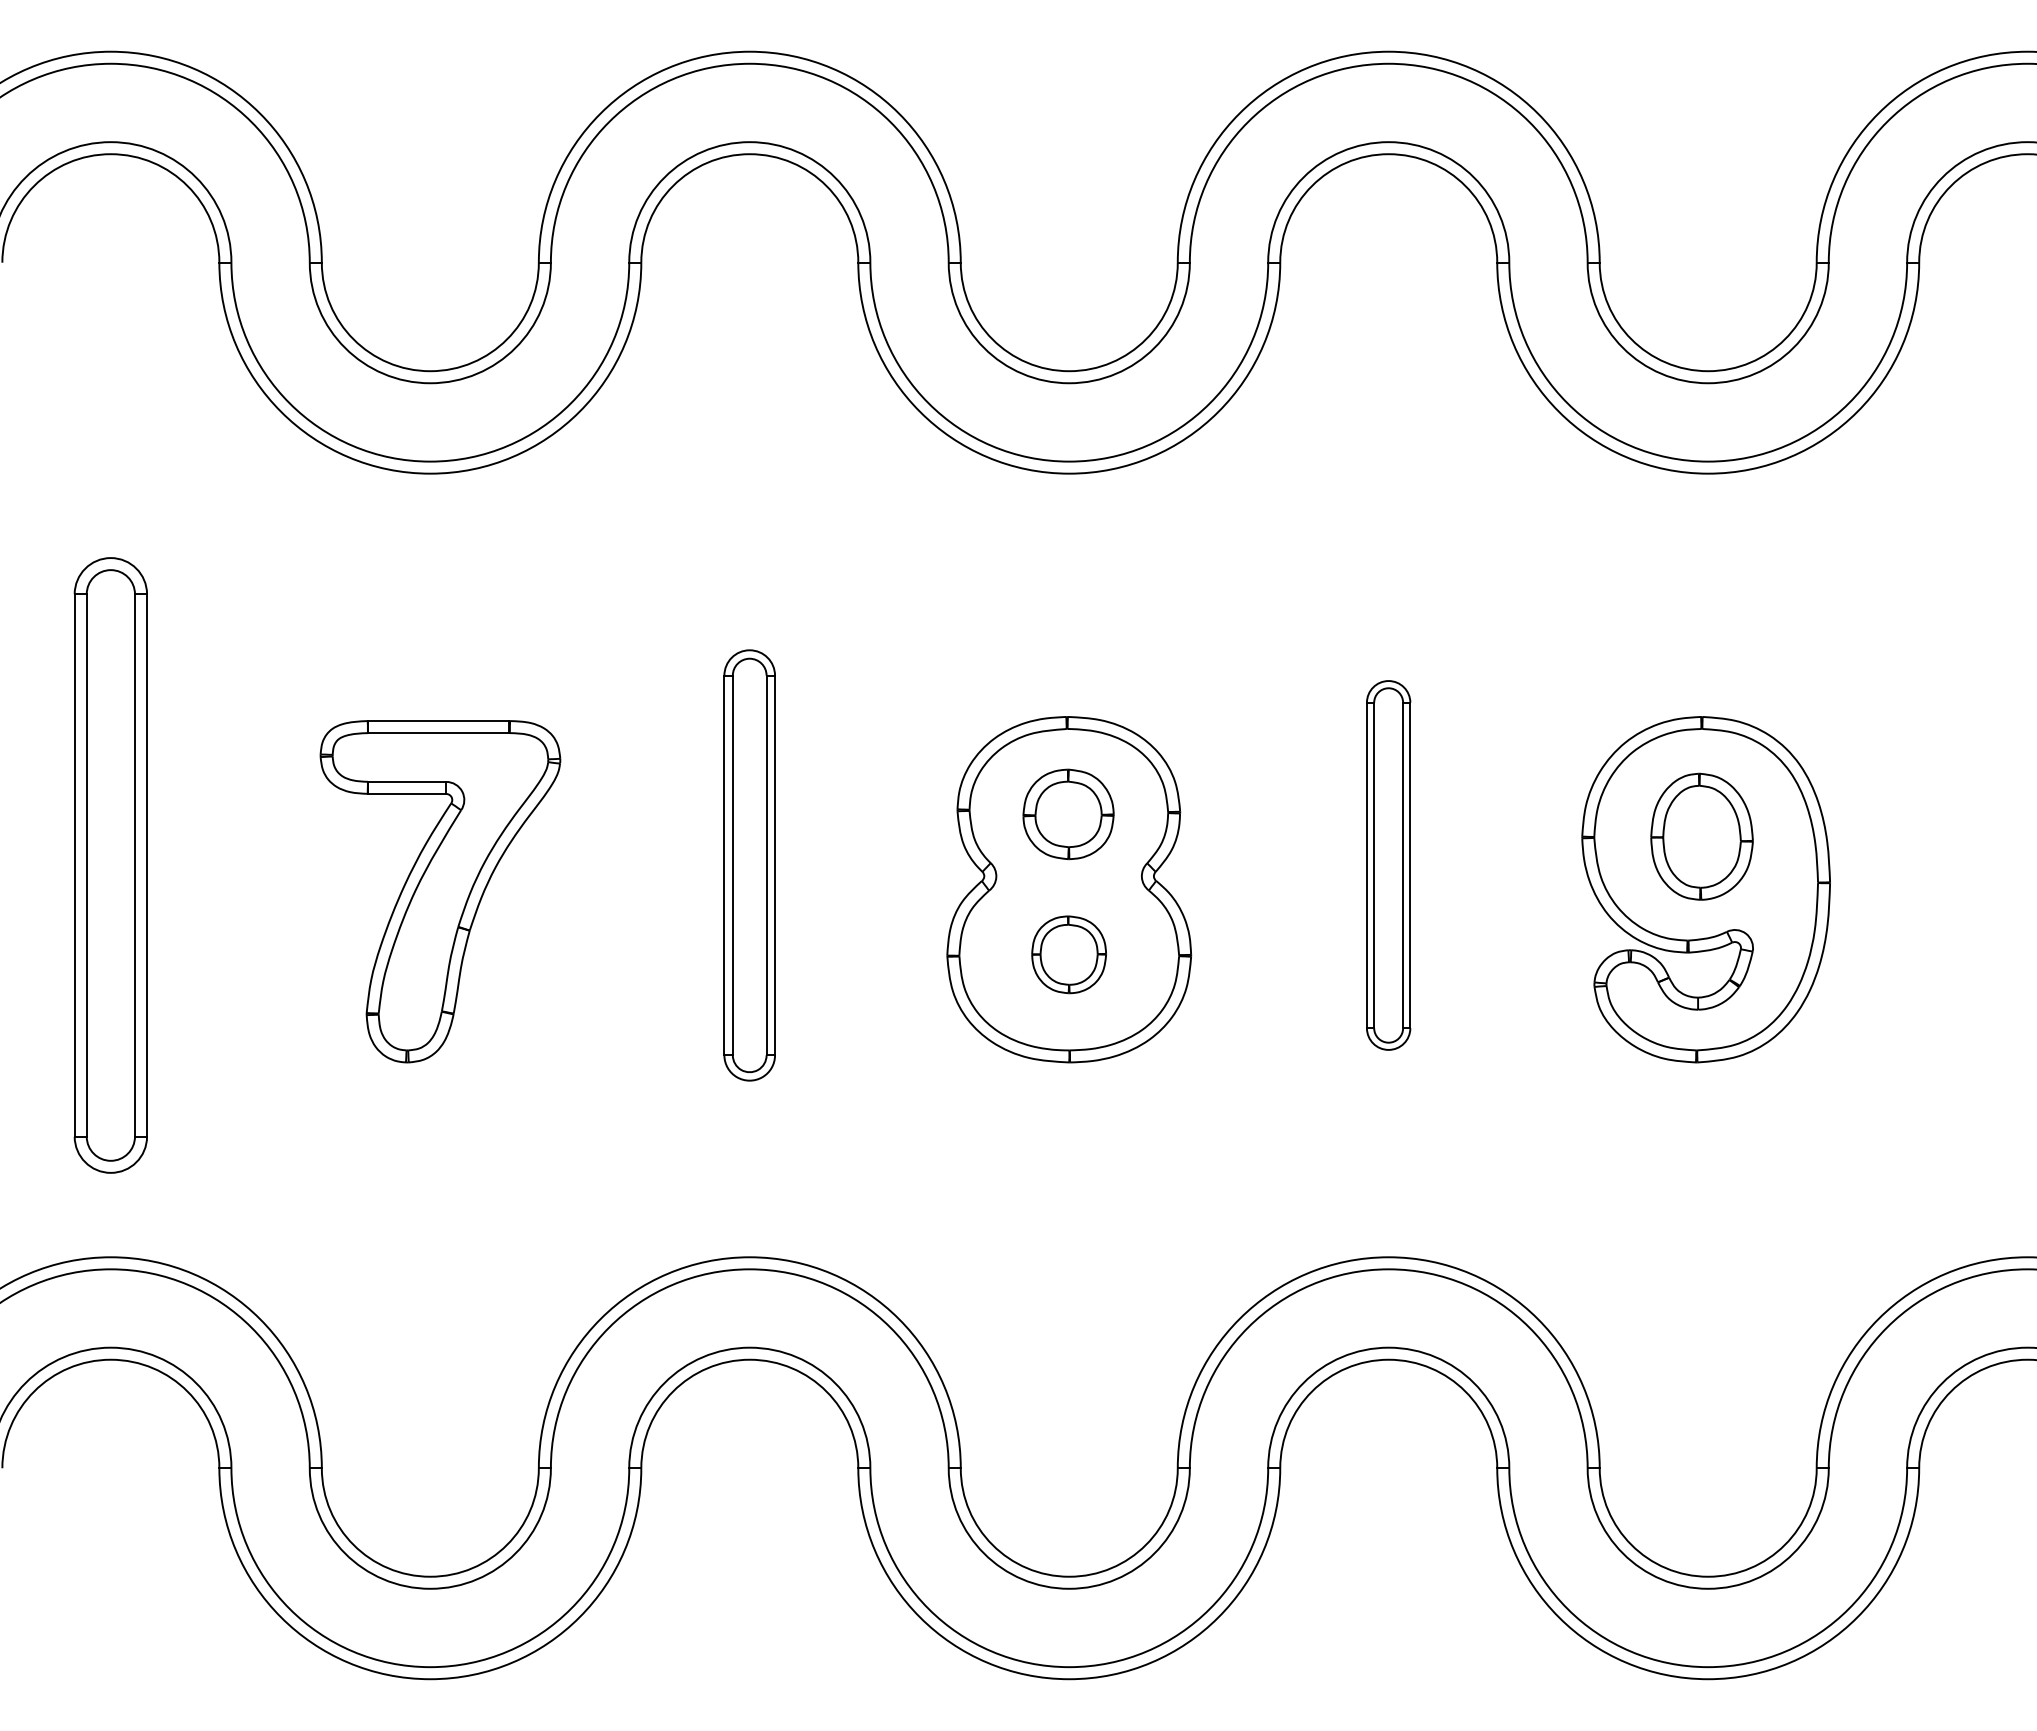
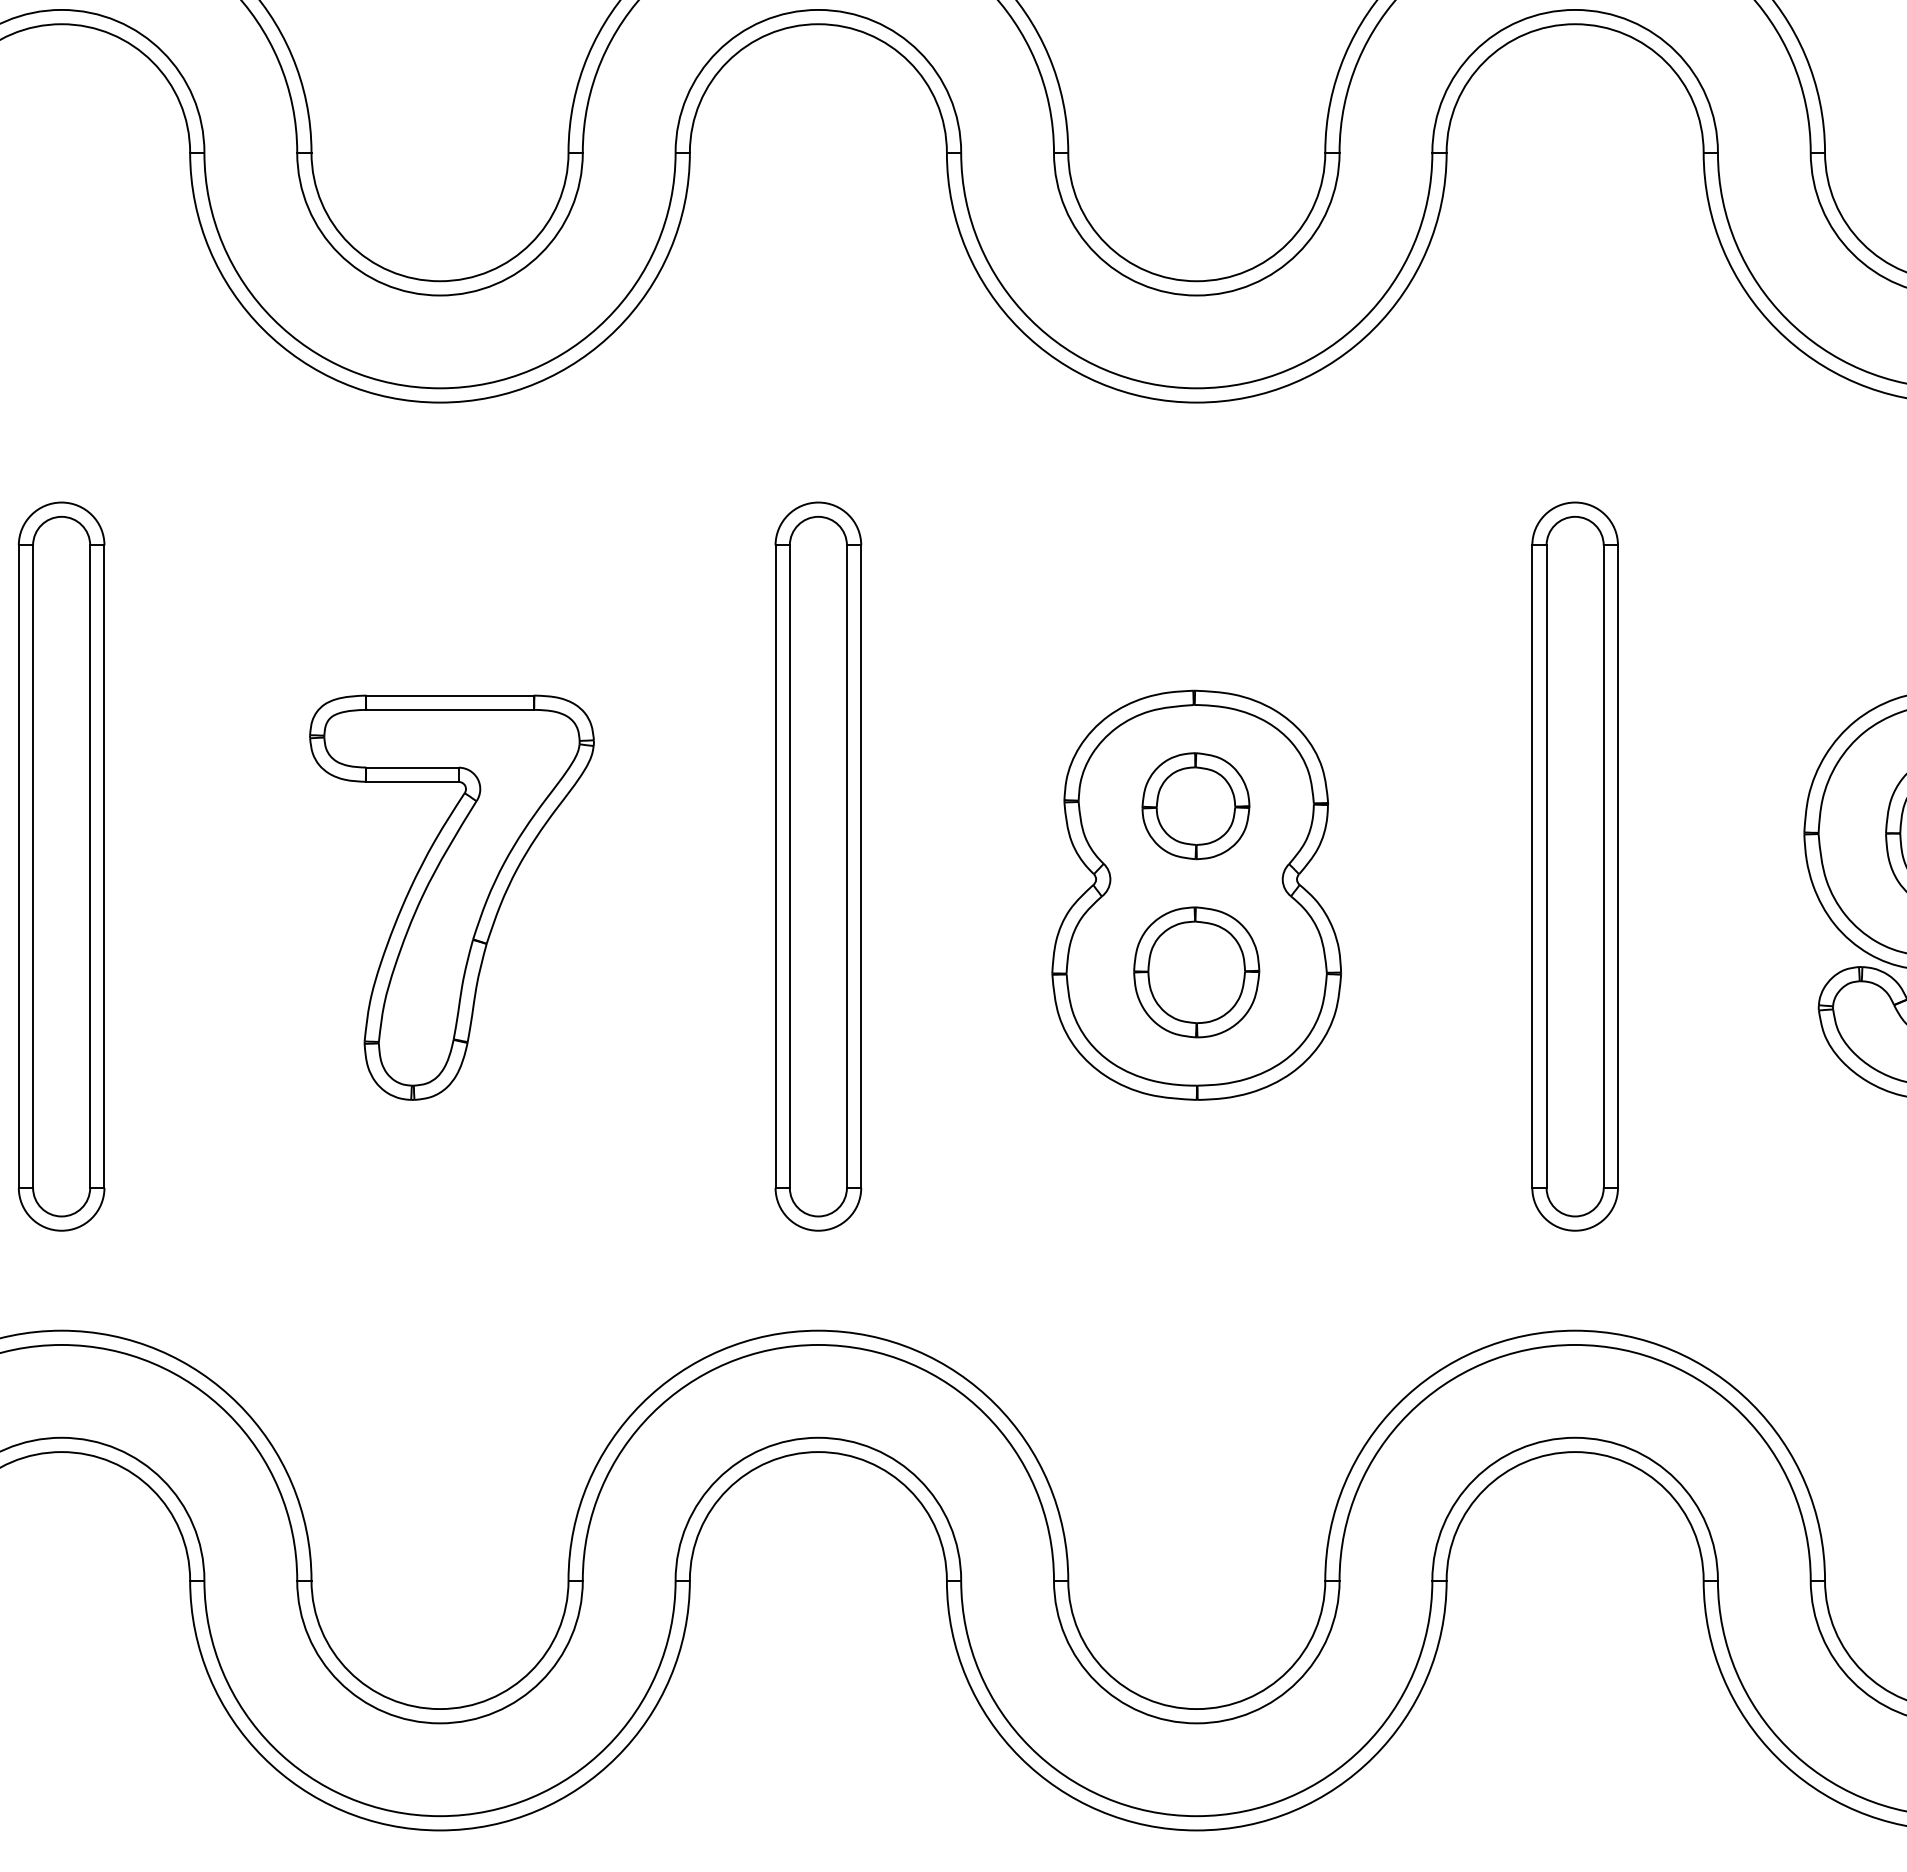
part: (749, 865) -> (818, 866), size x1.43
part: (1388, 865) -> (1574, 866), size x1.67
part: (1068, 954) -> (1195, 972), size x1.43

